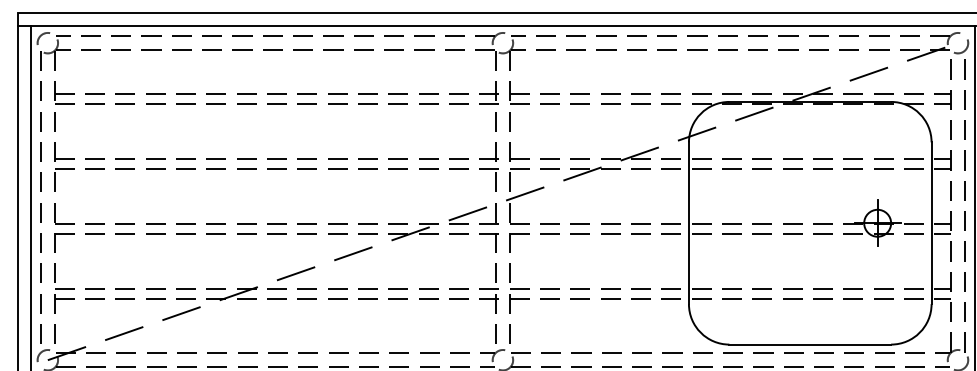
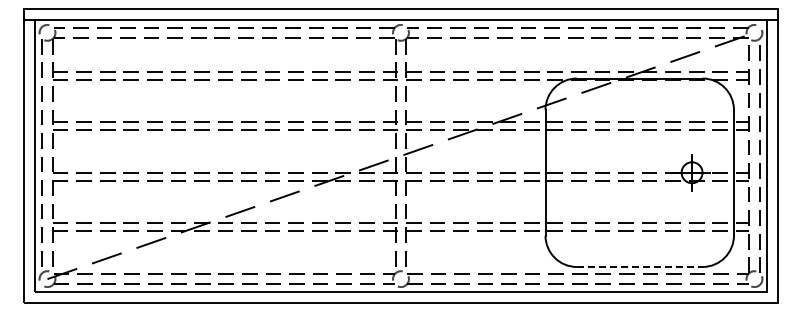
line: (809, 343) -> (639, 266), solid -> dashed

